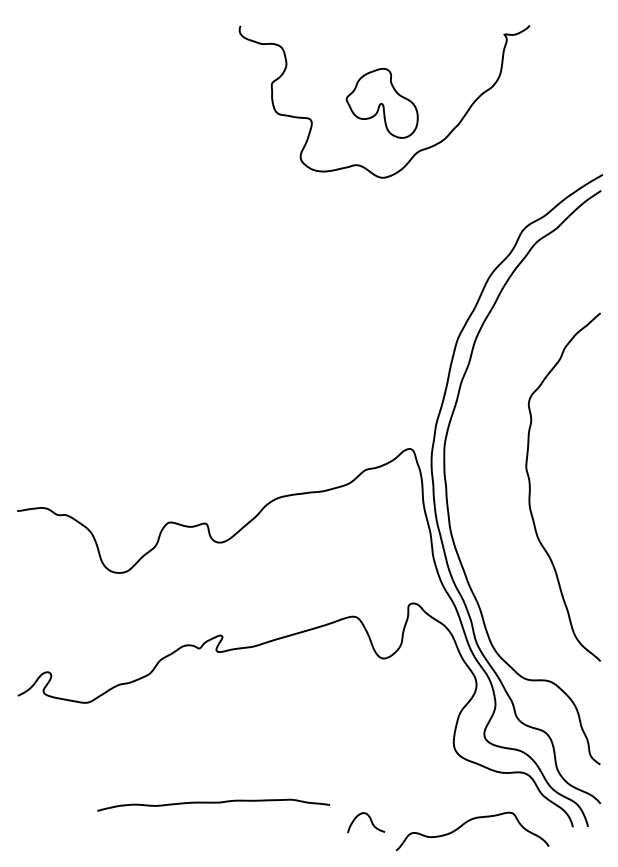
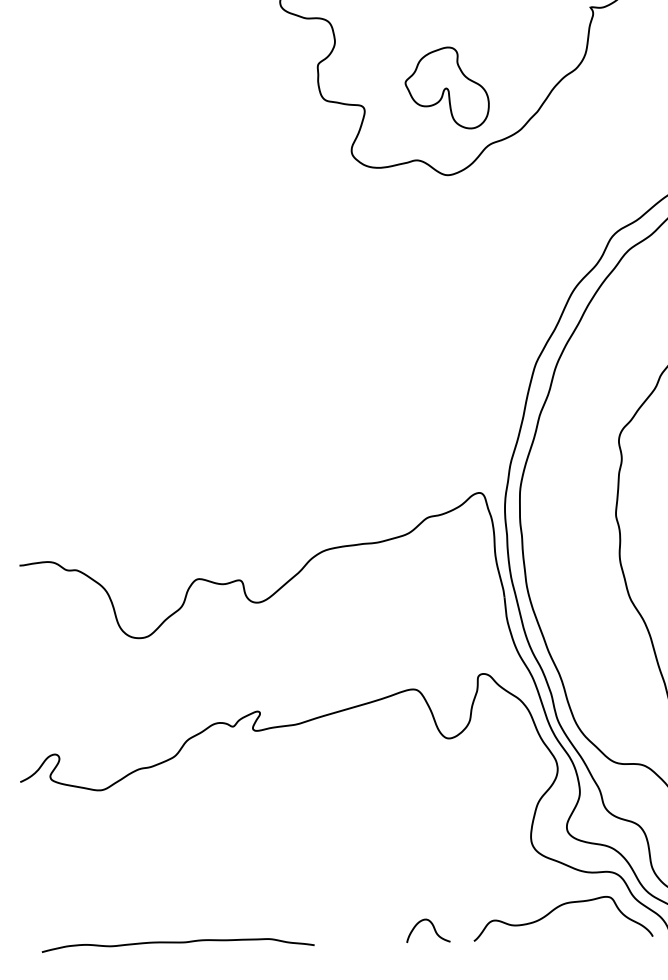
curve: (213, 803) -> (178, 943), moved
curve: (466, 823) -> (556, 909), moved

